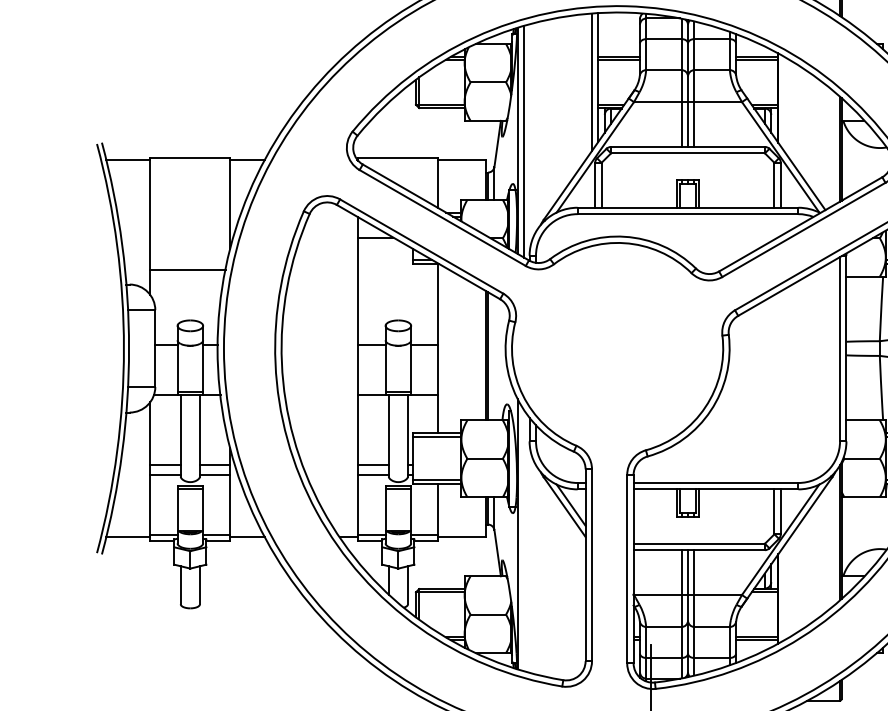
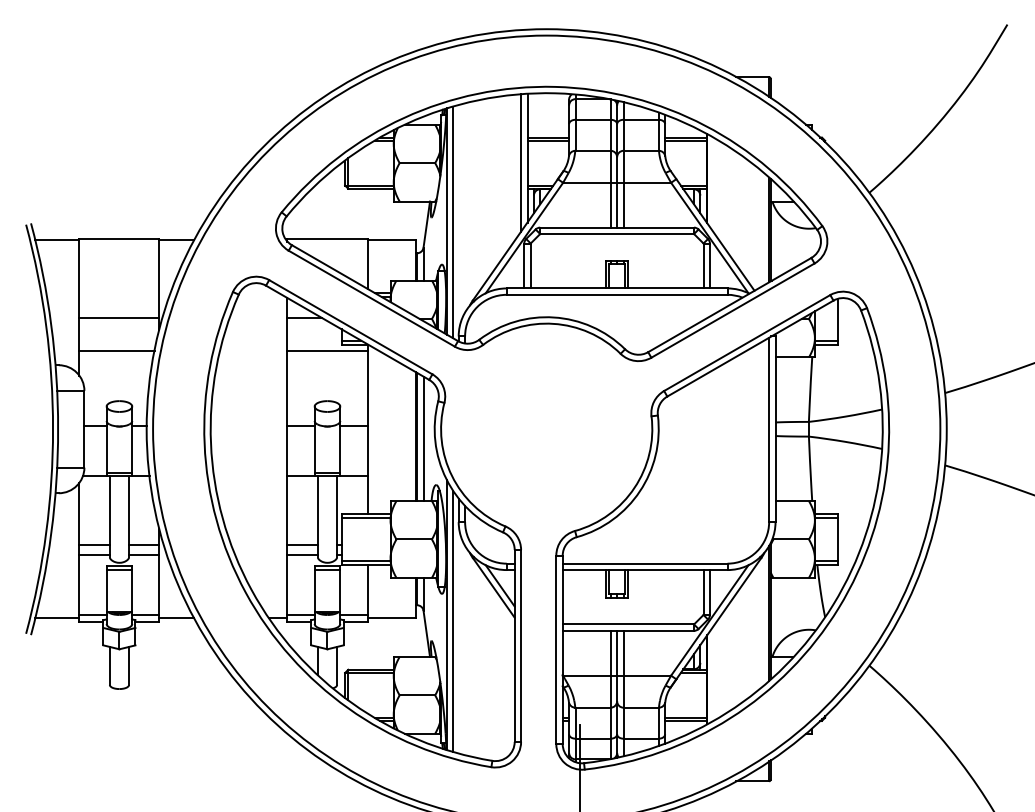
line: (190, 237) -> (119, 318), added
line: (398, 269) -> (327, 350), added
line: (494, 357) -> (423, 438), added
line: (524, 539) -> (453, 620), added

